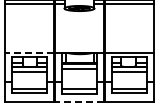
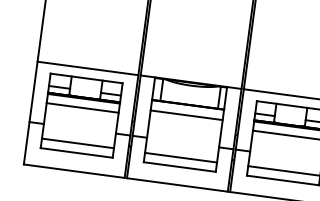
line: (29, 52) -> (87, 68), dashed -> solid
line: (79, 102) -> (177, 185), dashed -> solid

